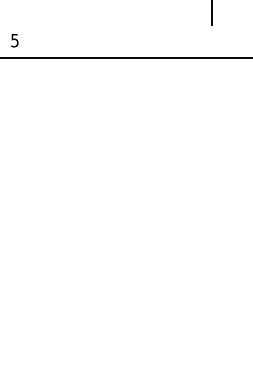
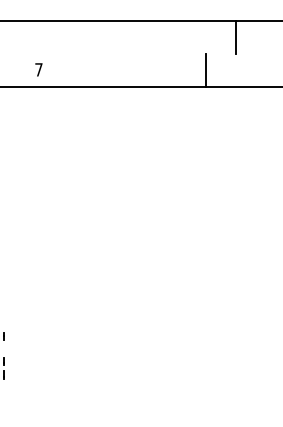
text: (14, 40) -> (38, 69), 5 -> 7
line: (181, 41) -> (205, 70), added

